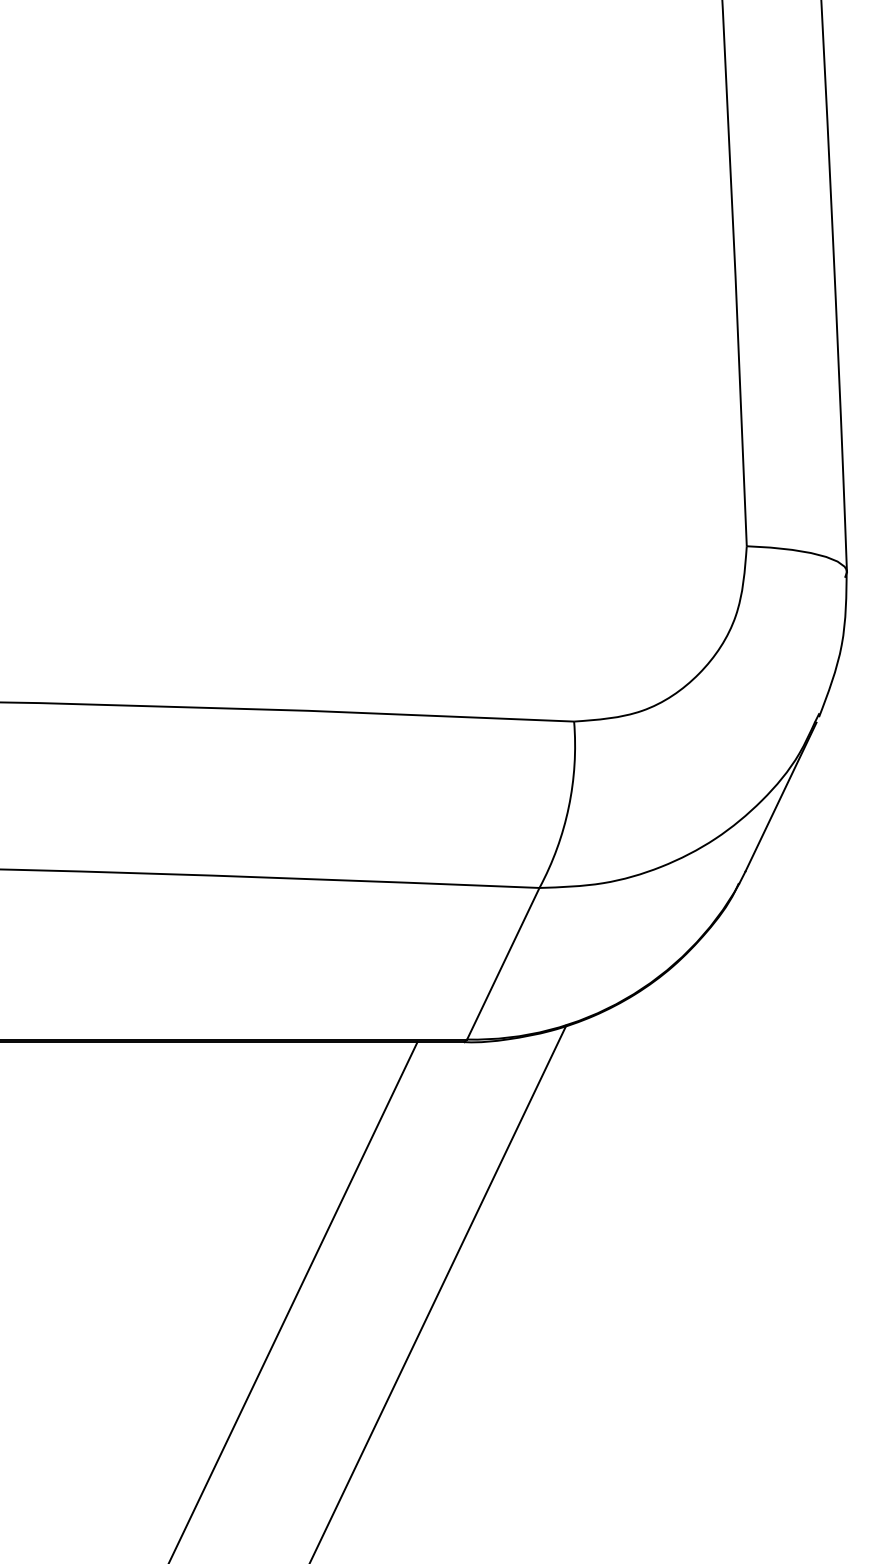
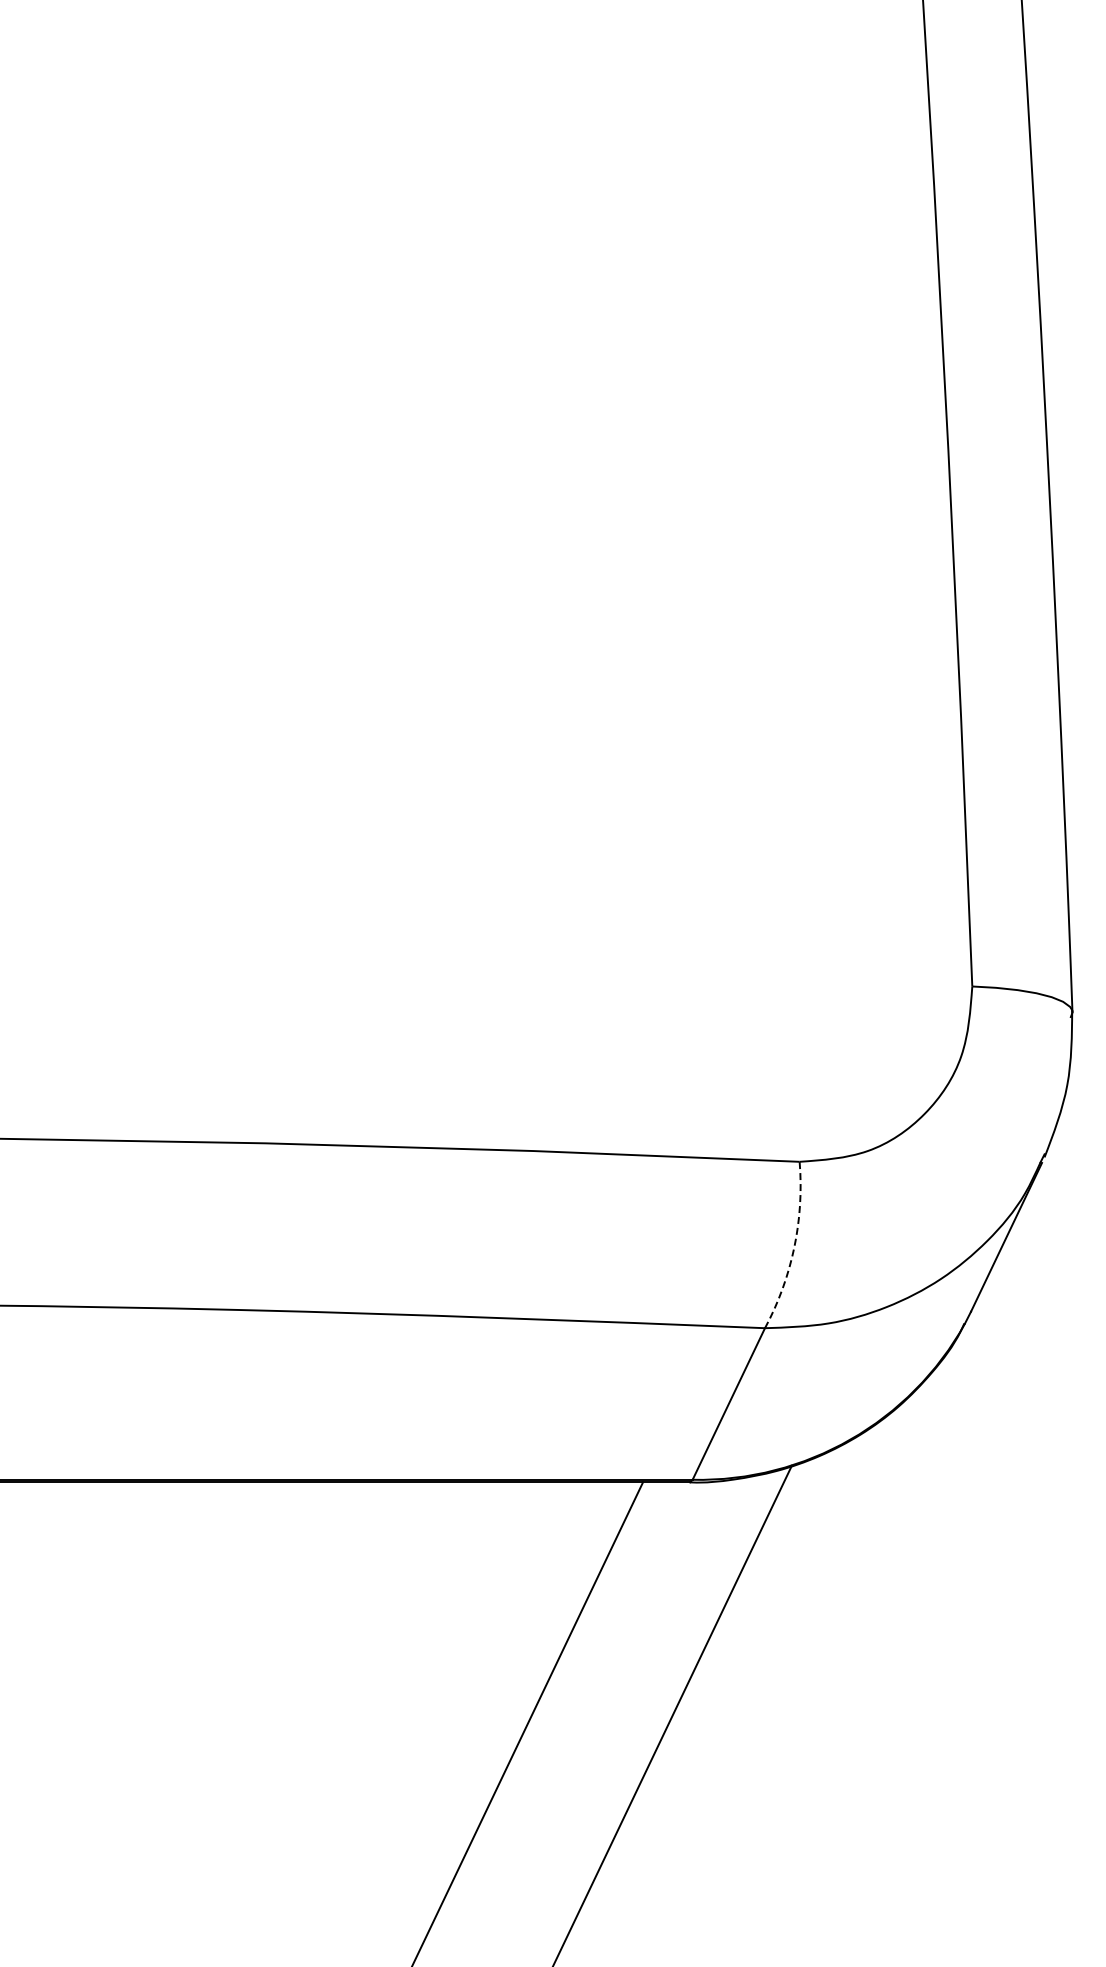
arc: (568, 807) -> (794, 1247), solid -> dashed

